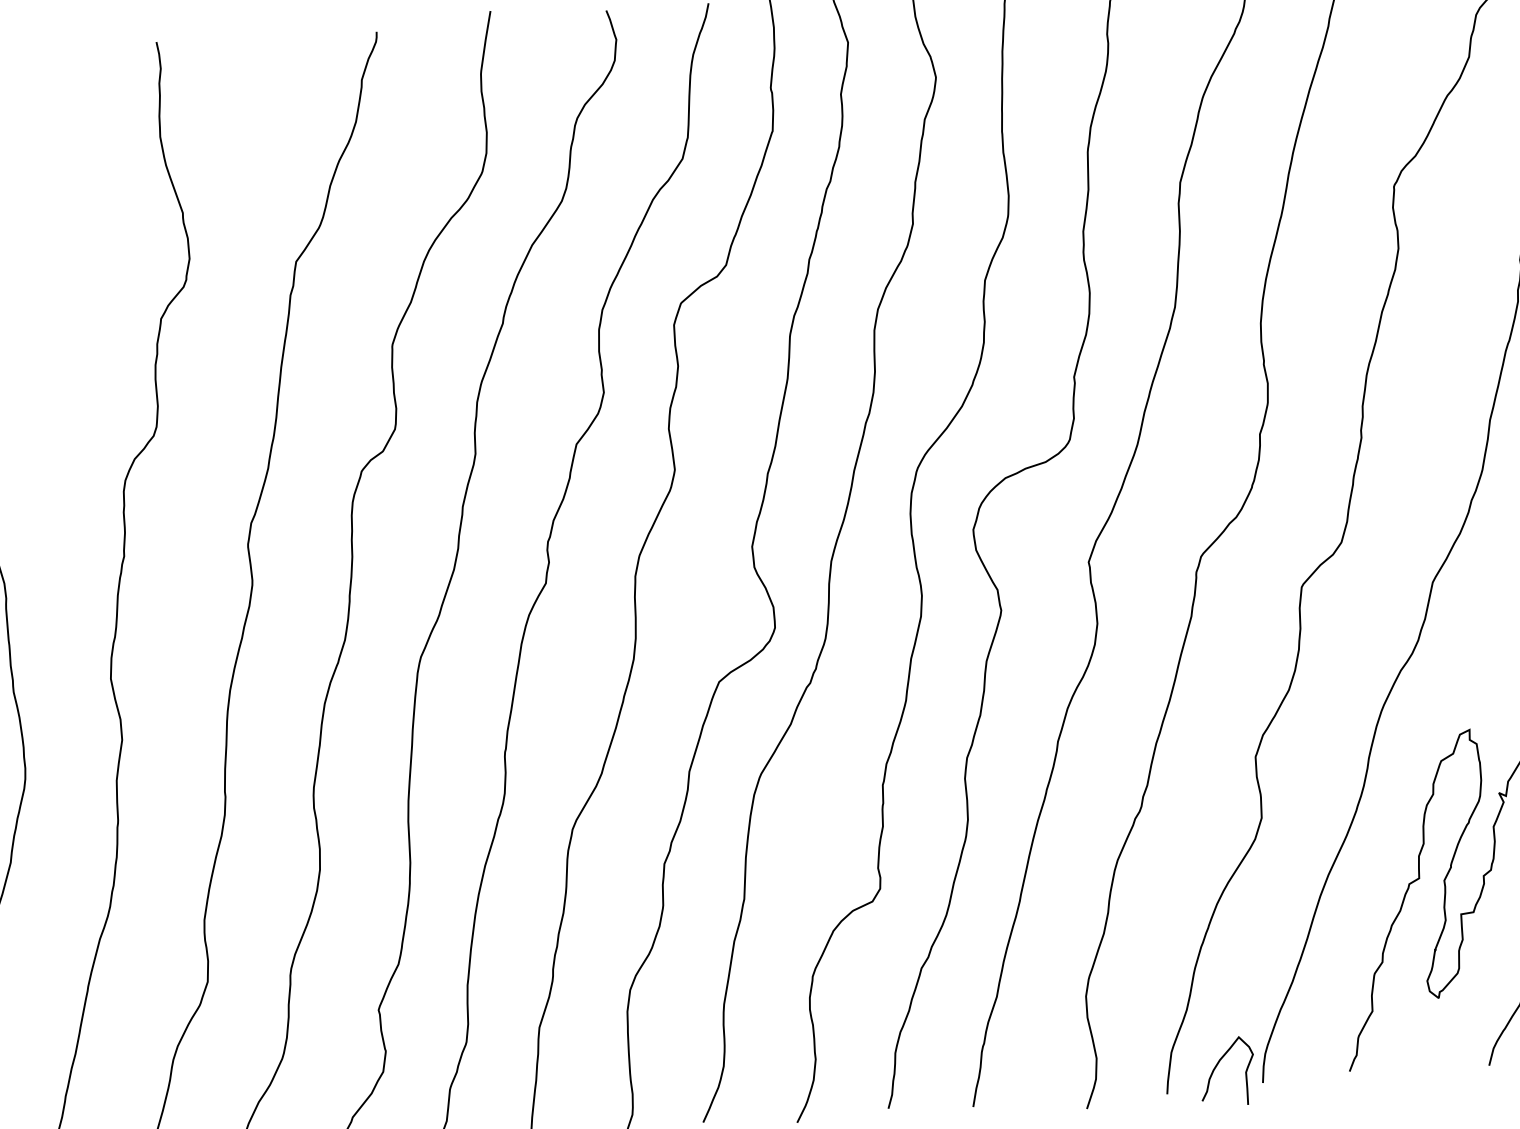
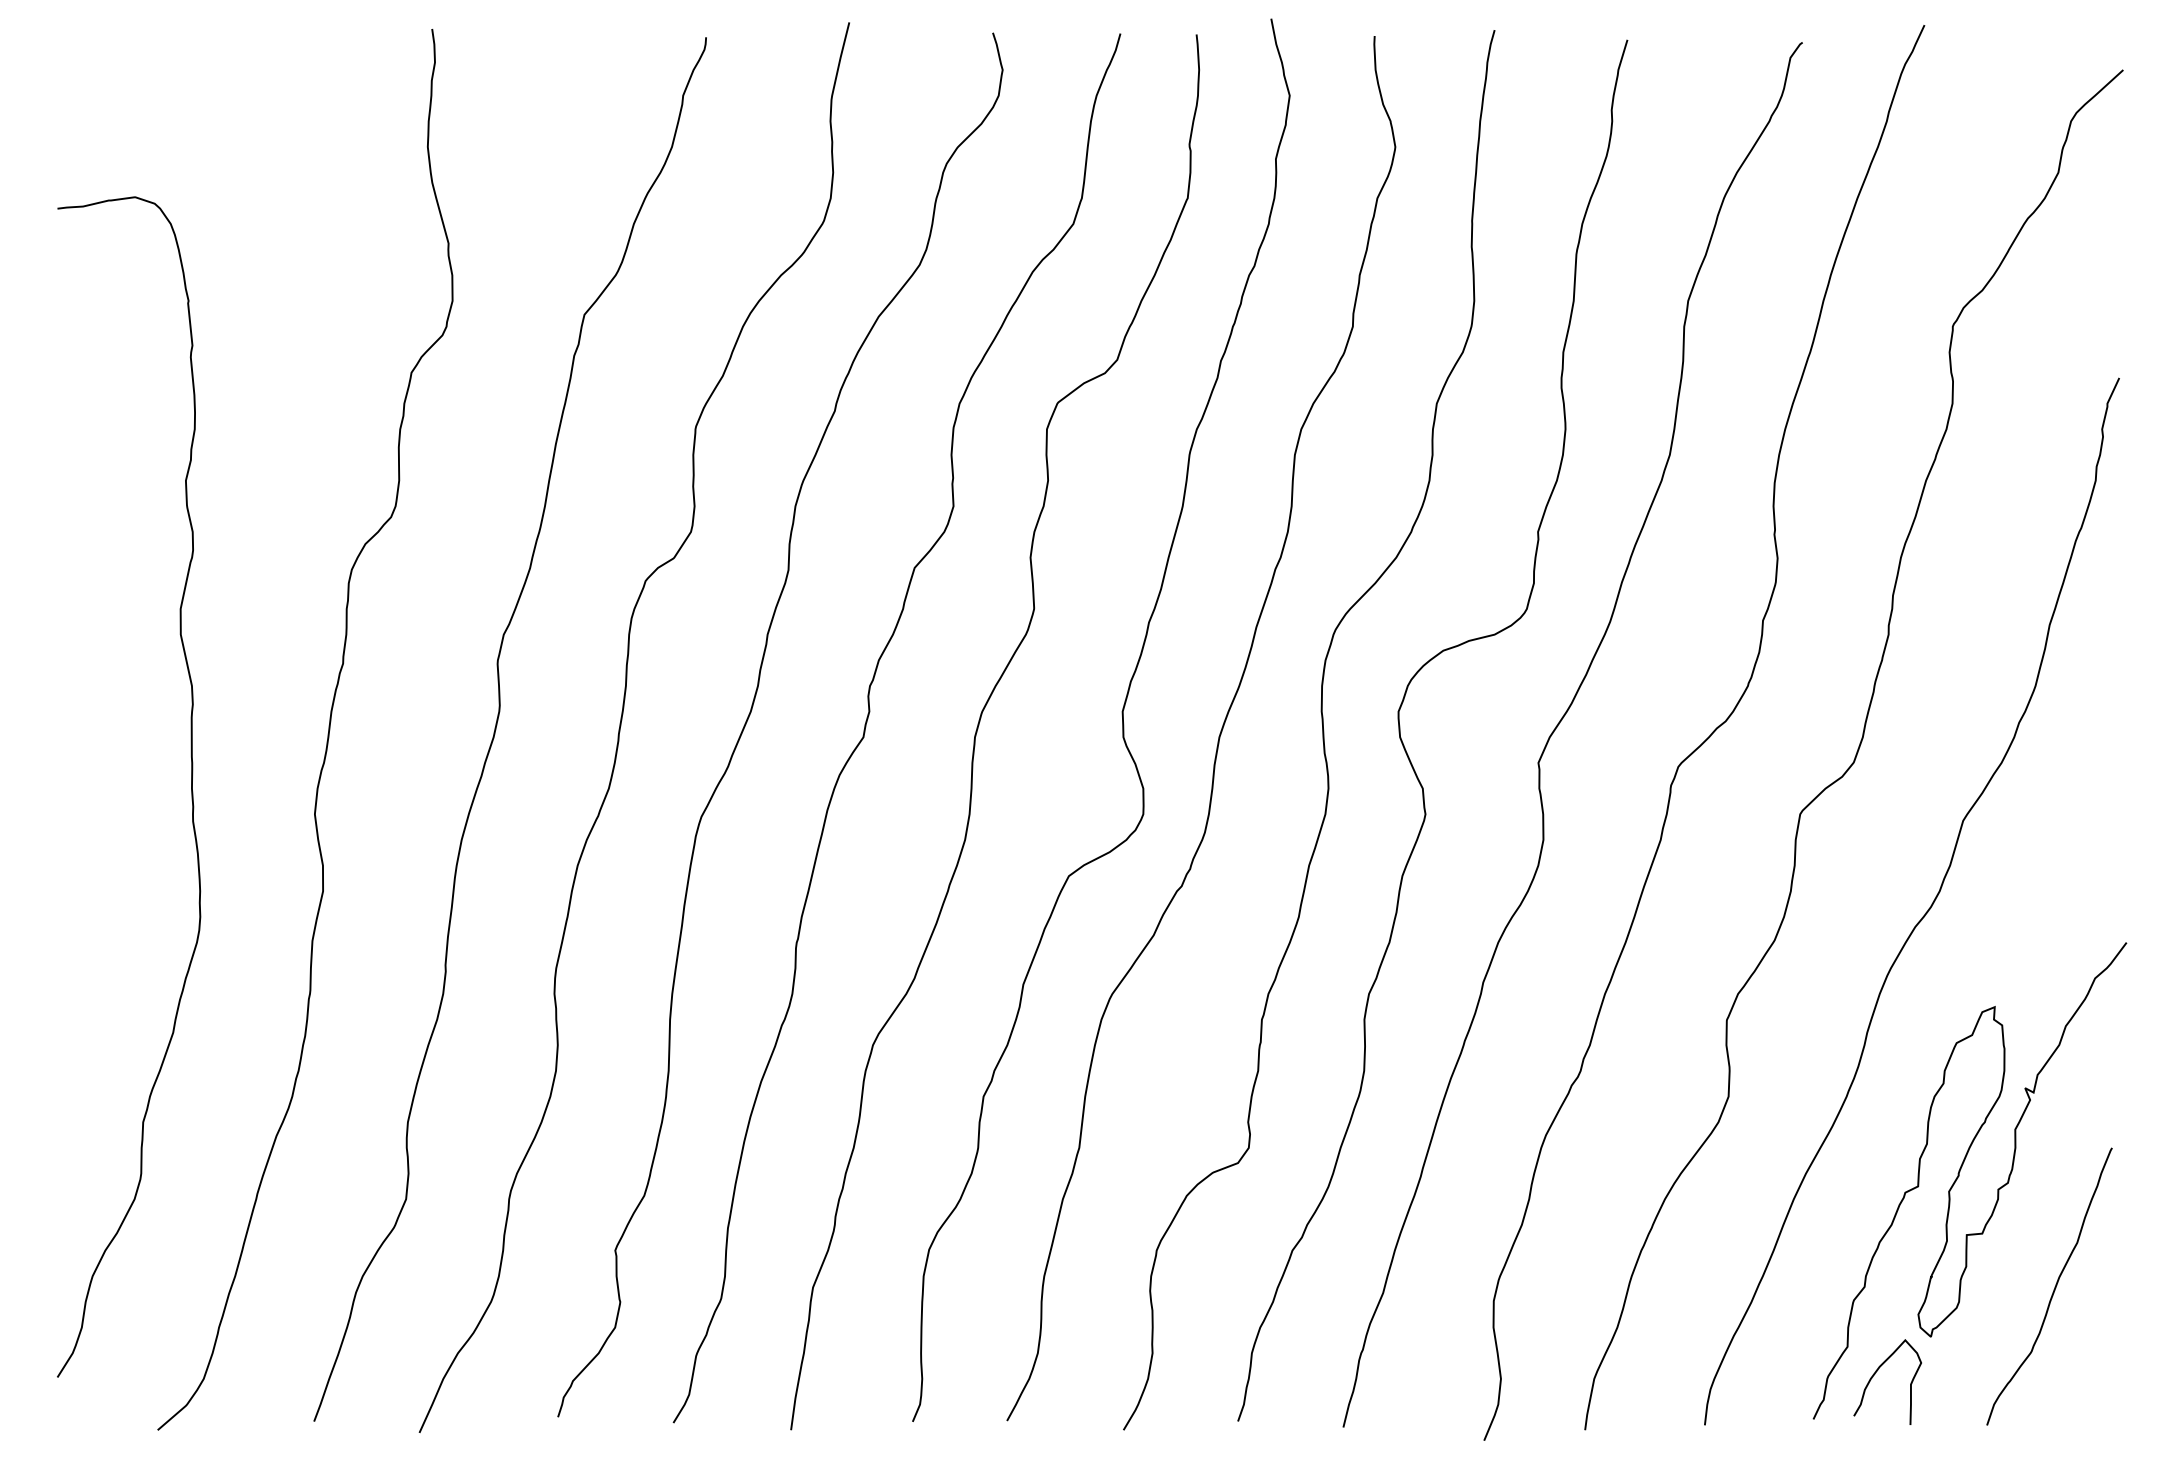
curve: (1217, 1066) -> (1875, 1374), moved

